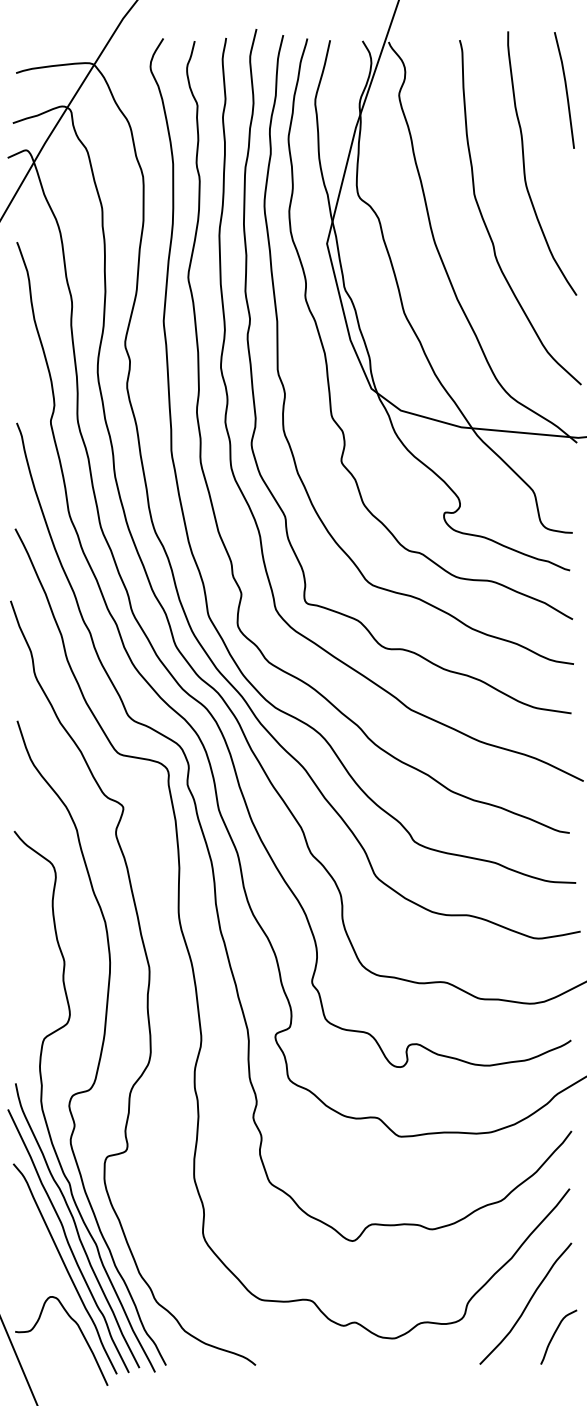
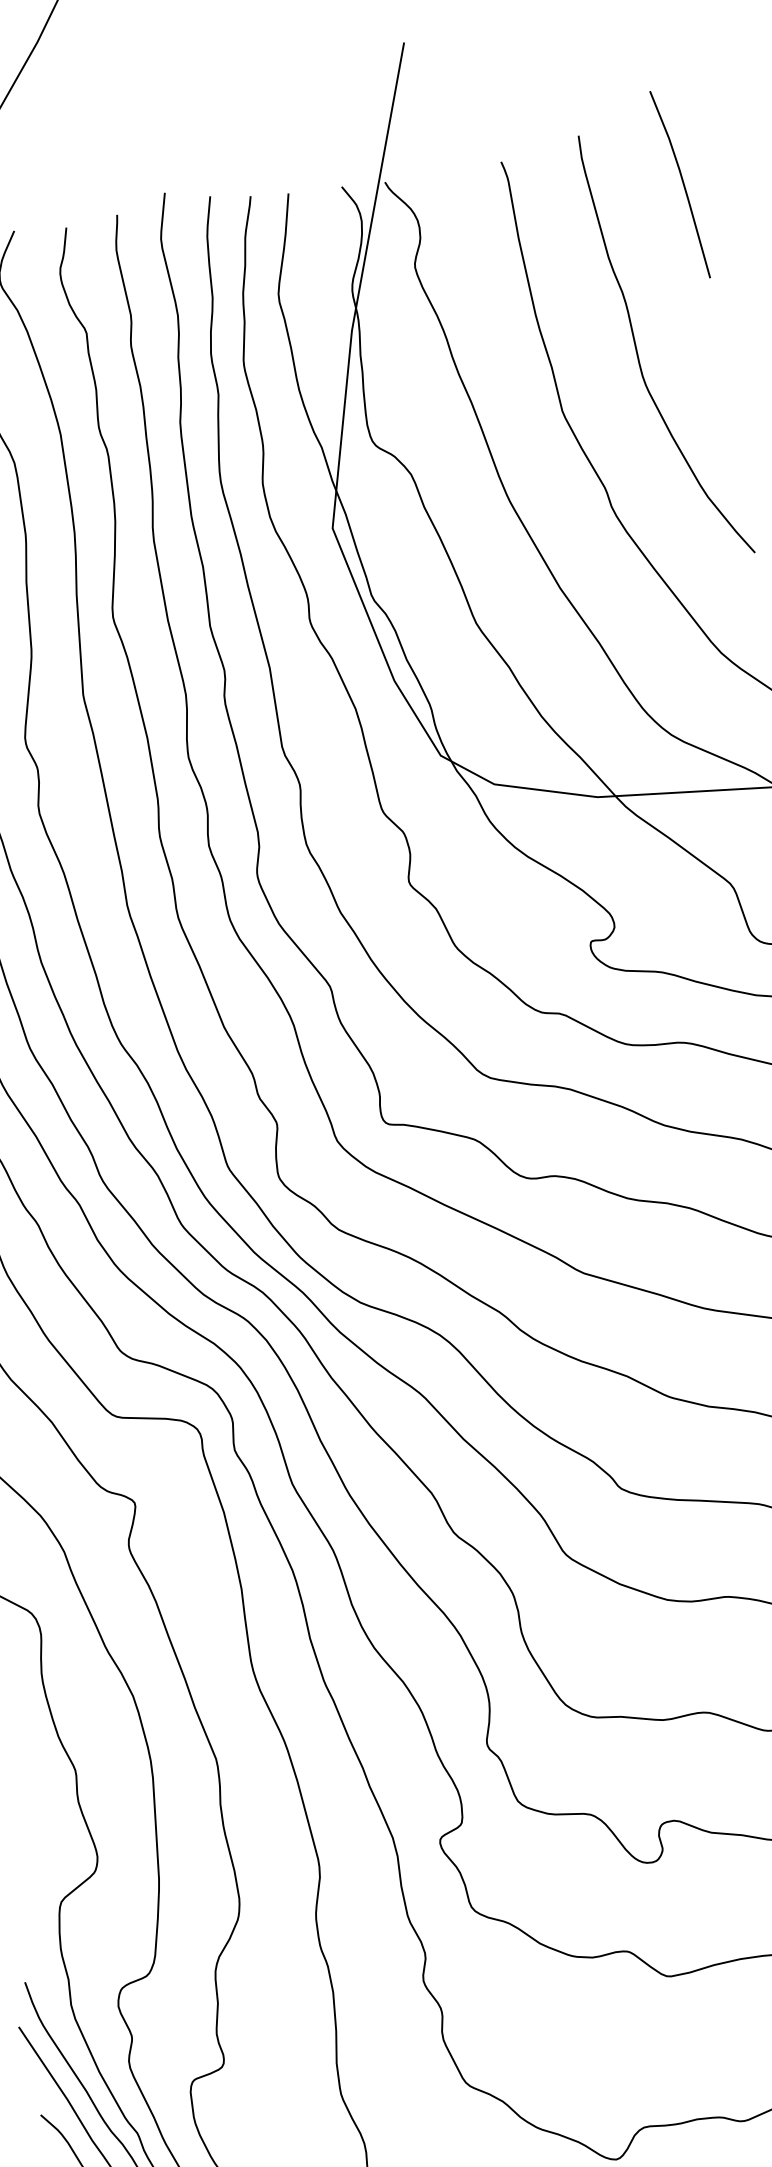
line: (565, 90) -> (681, 184), moved

